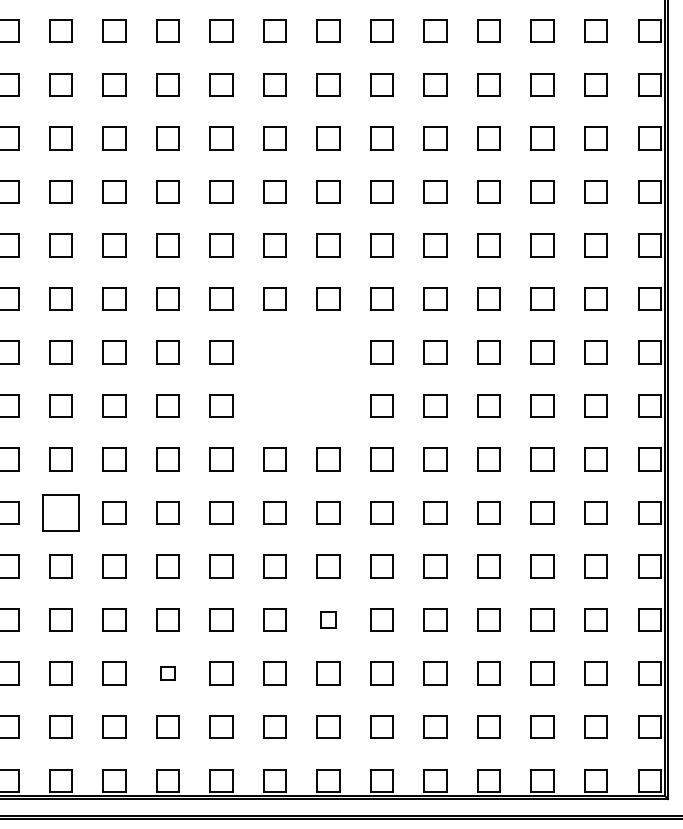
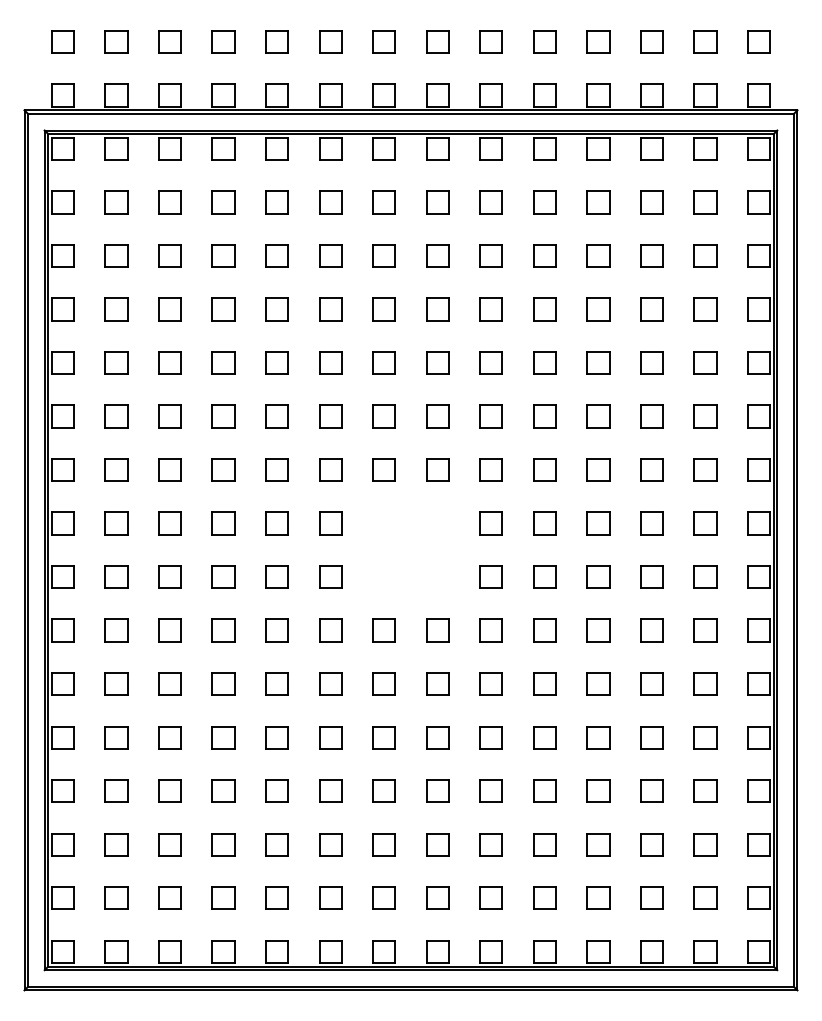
part: (60, 512) -> (169, 683), size x0.62
part: (328, 619) -> (437, 790), size x1.43
part: (167, 673) -> (276, 844), size x1.67

